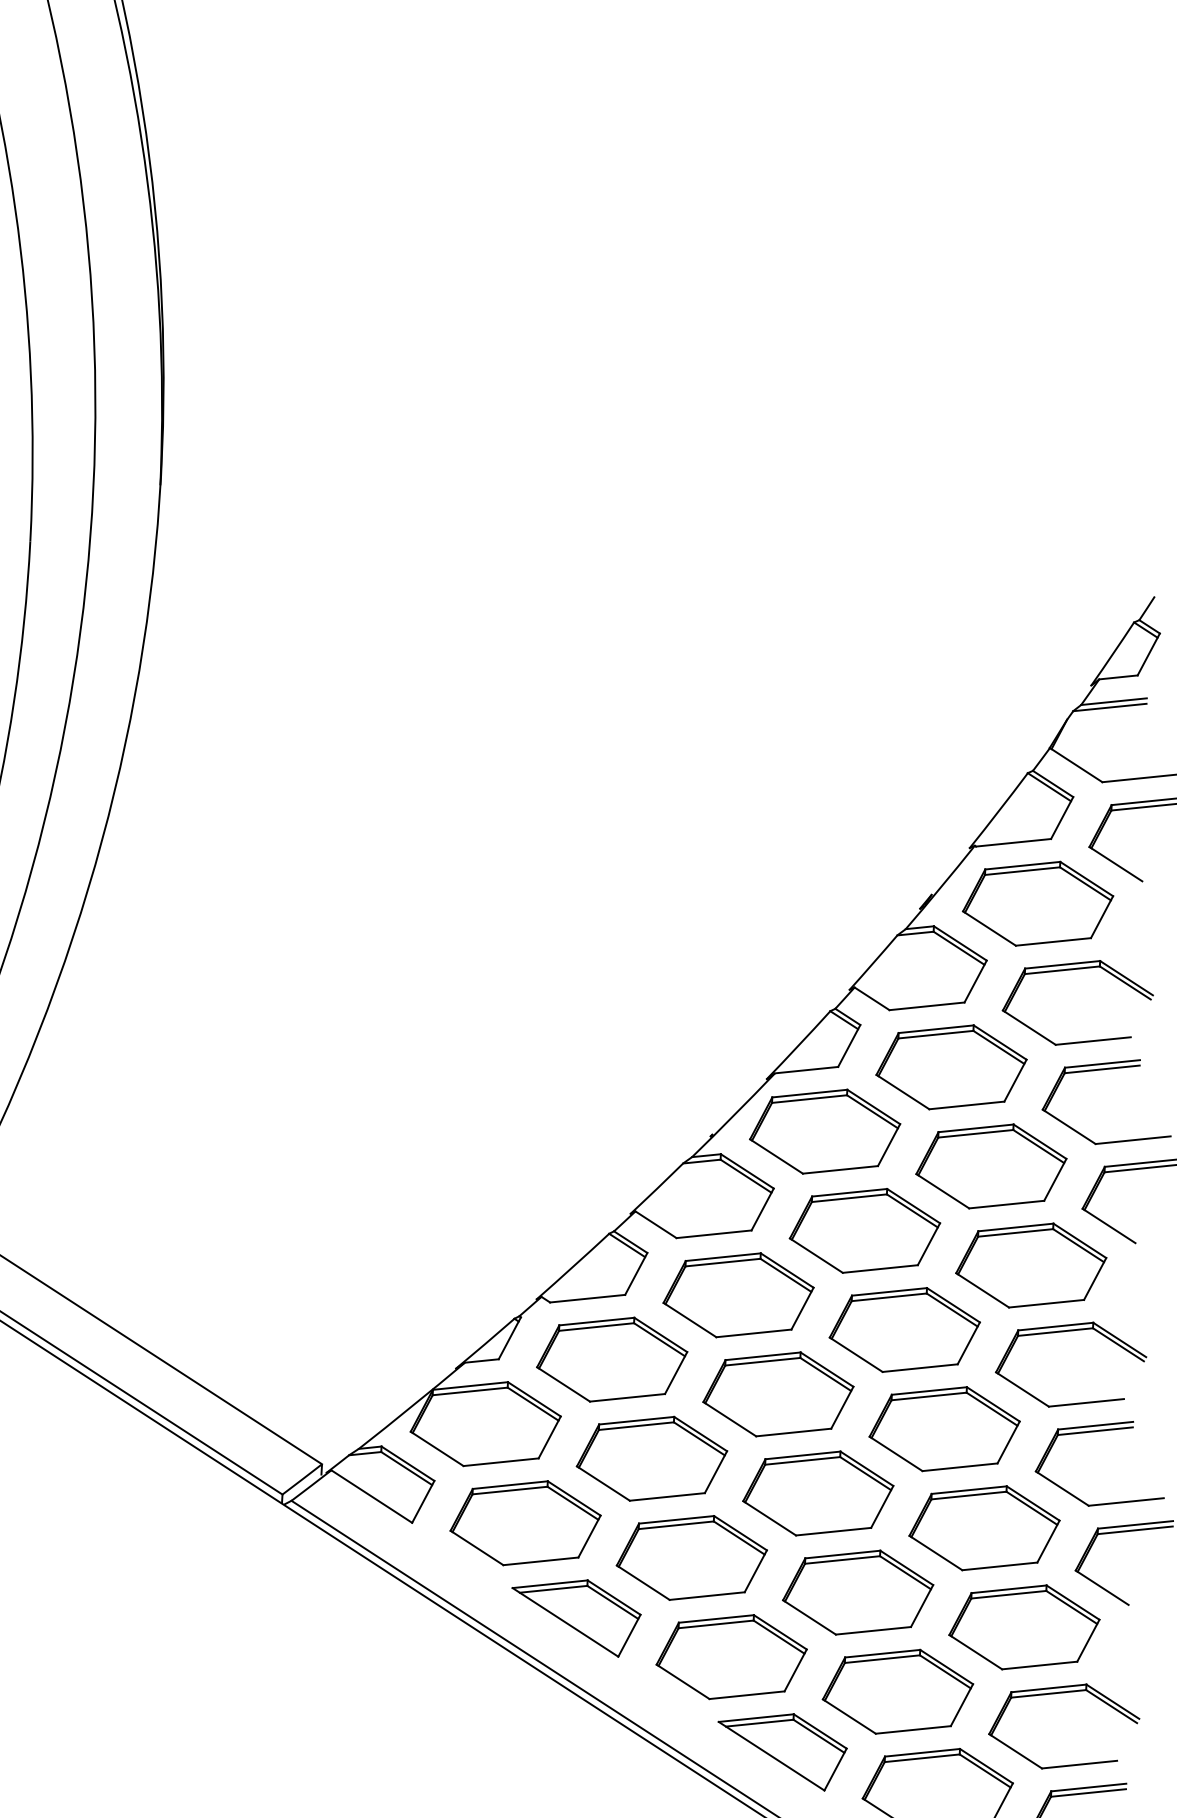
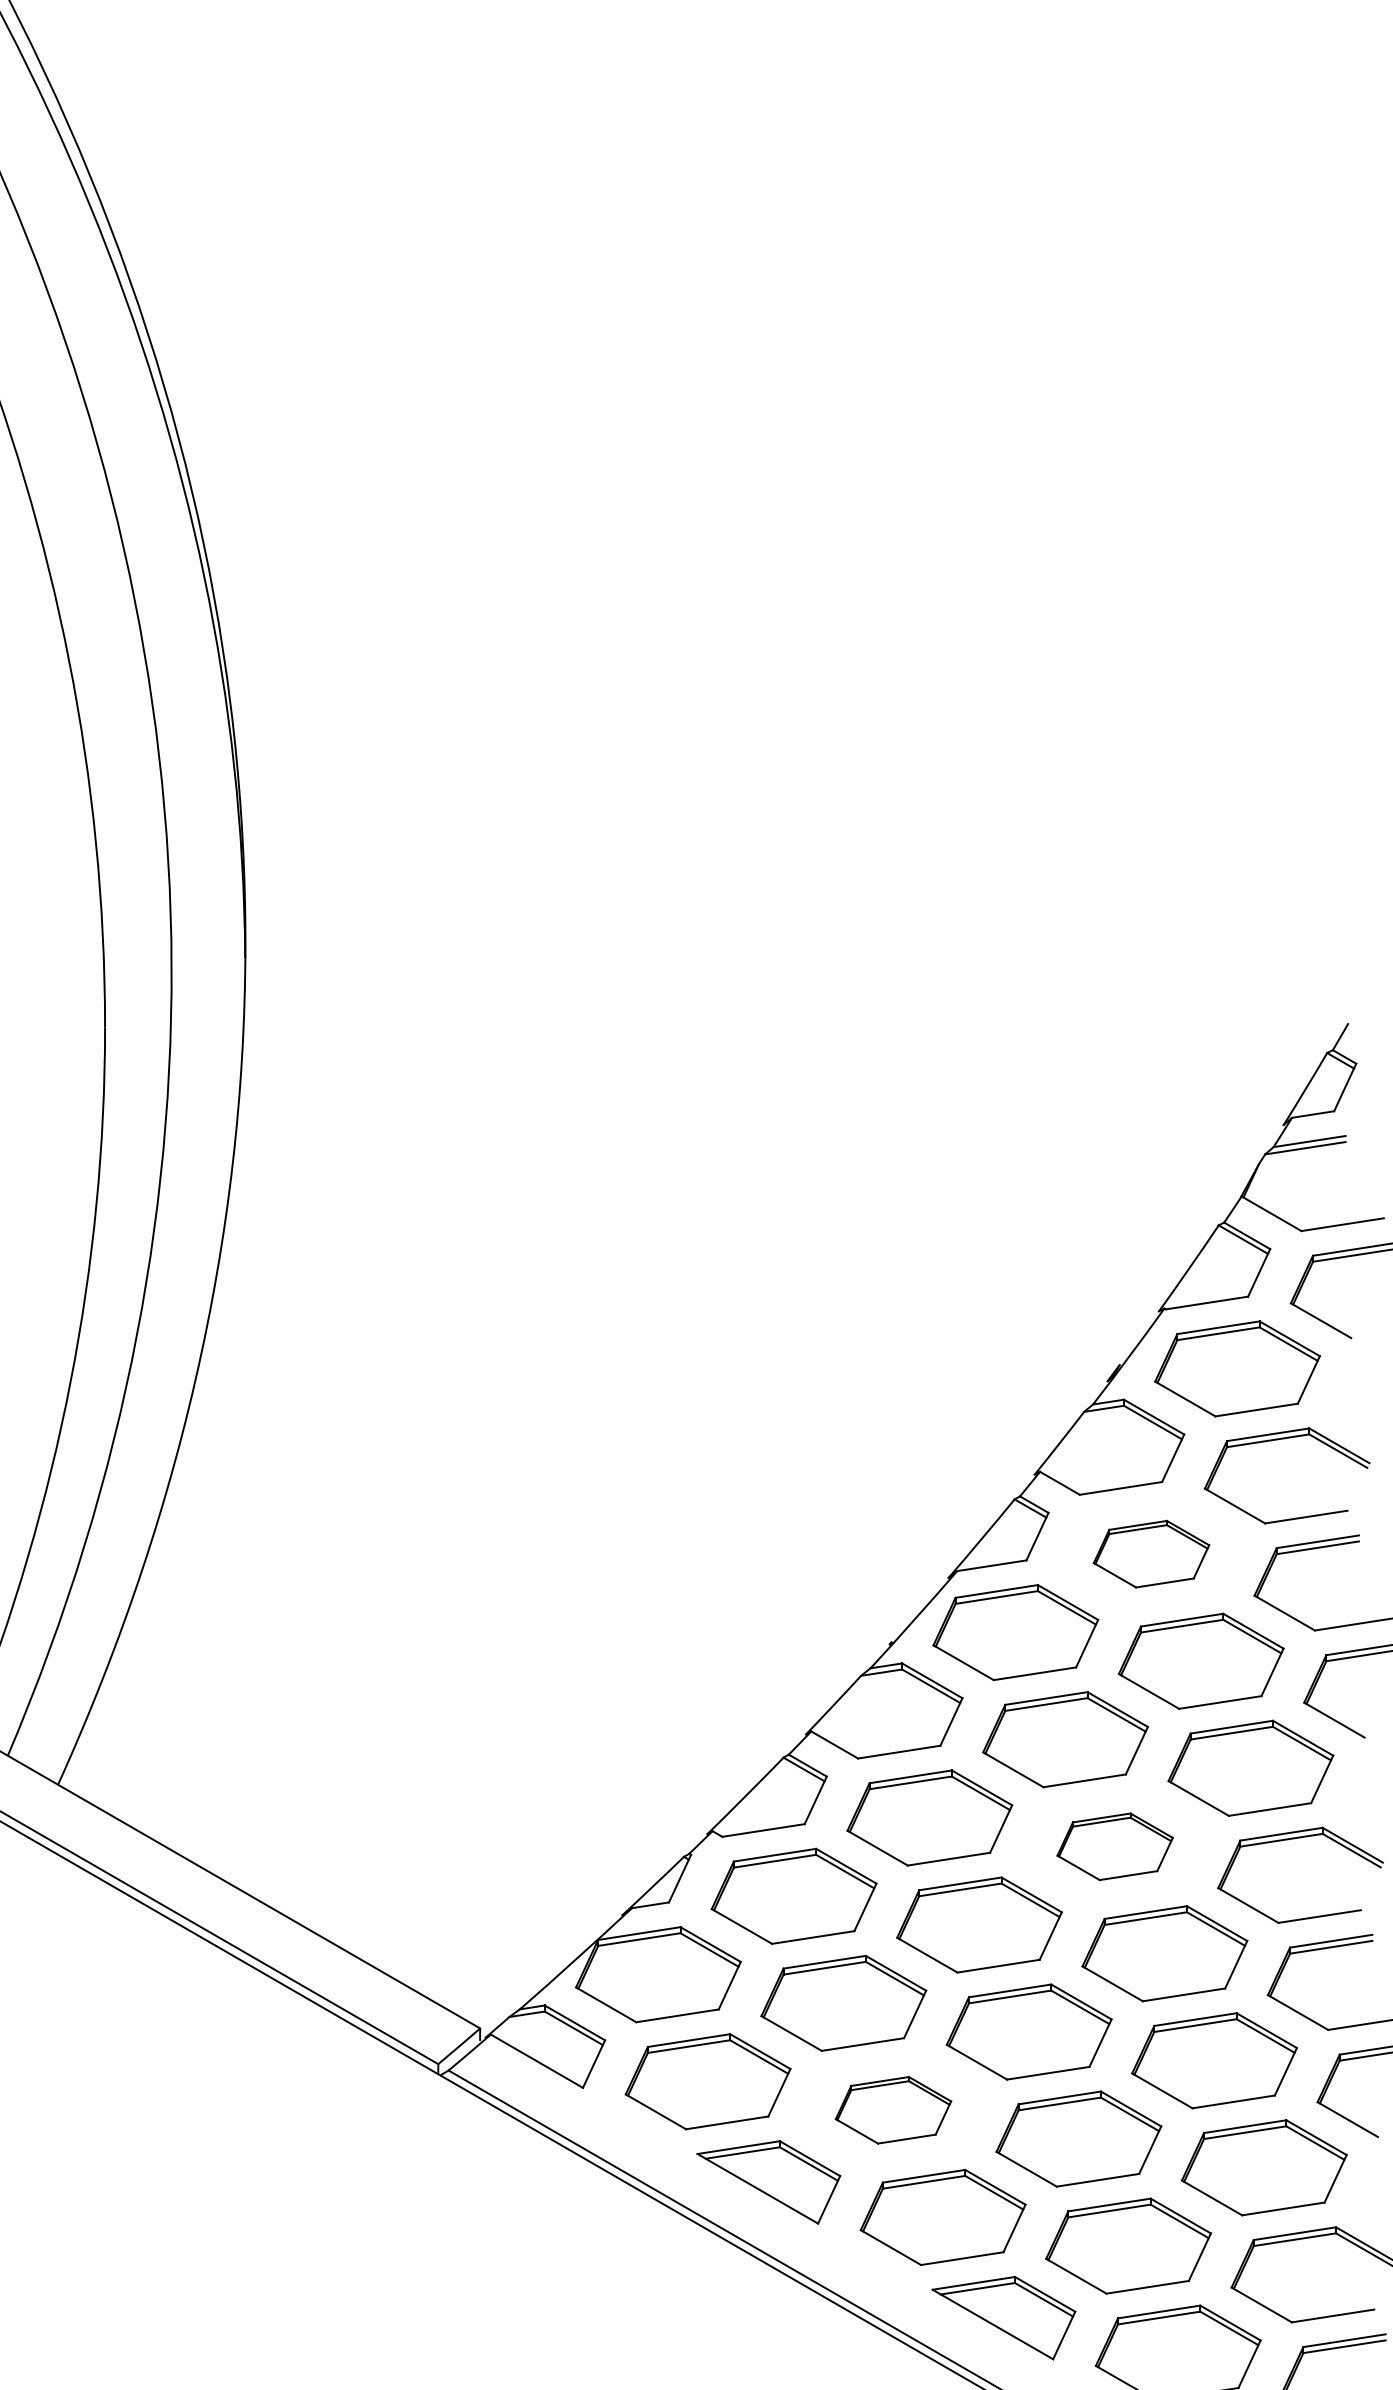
part: (951, 1066) -> (1151, 1553), size x0.7
part: (904, 1329) -> (1114, 1846), size x0.7
part: (691, 1557) -> (893, 2109), size x0.7

